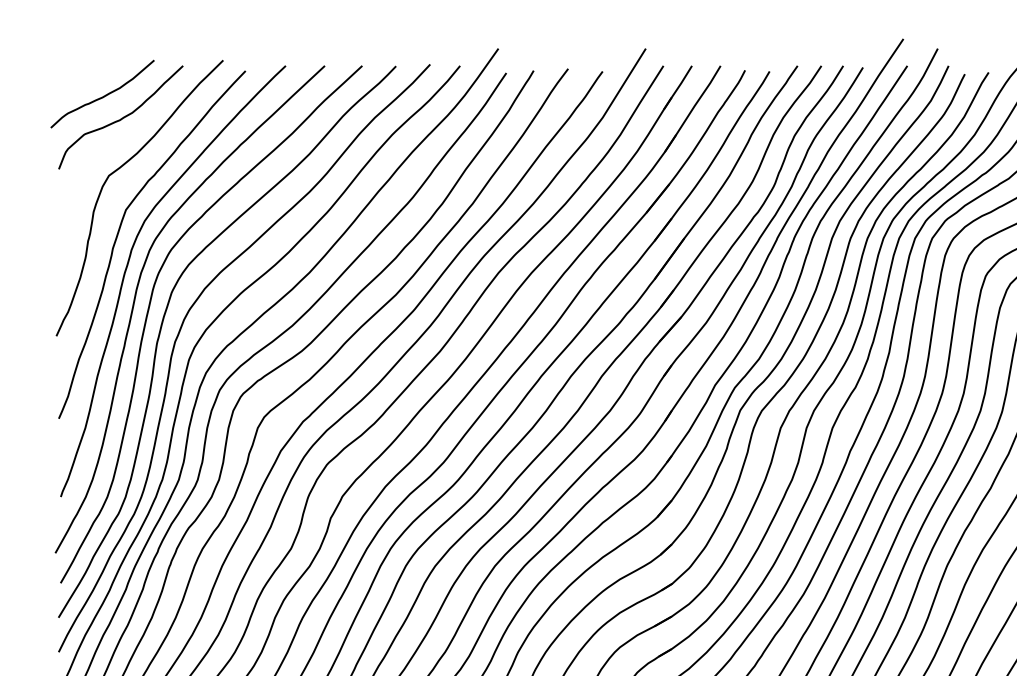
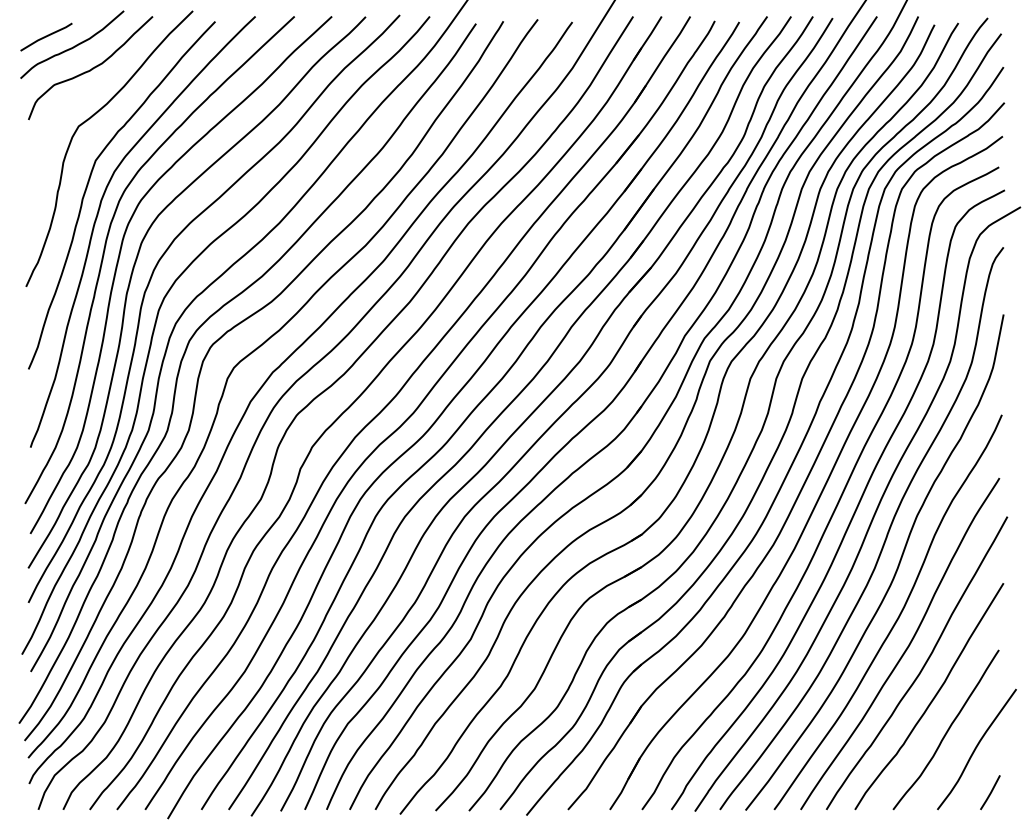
line: (76, 85) -> (46, 36), added

